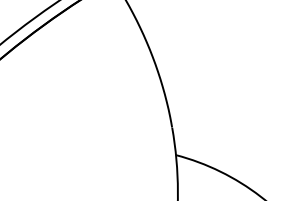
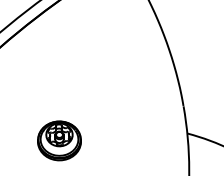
part: (47, 162) -> (58, 140), added

